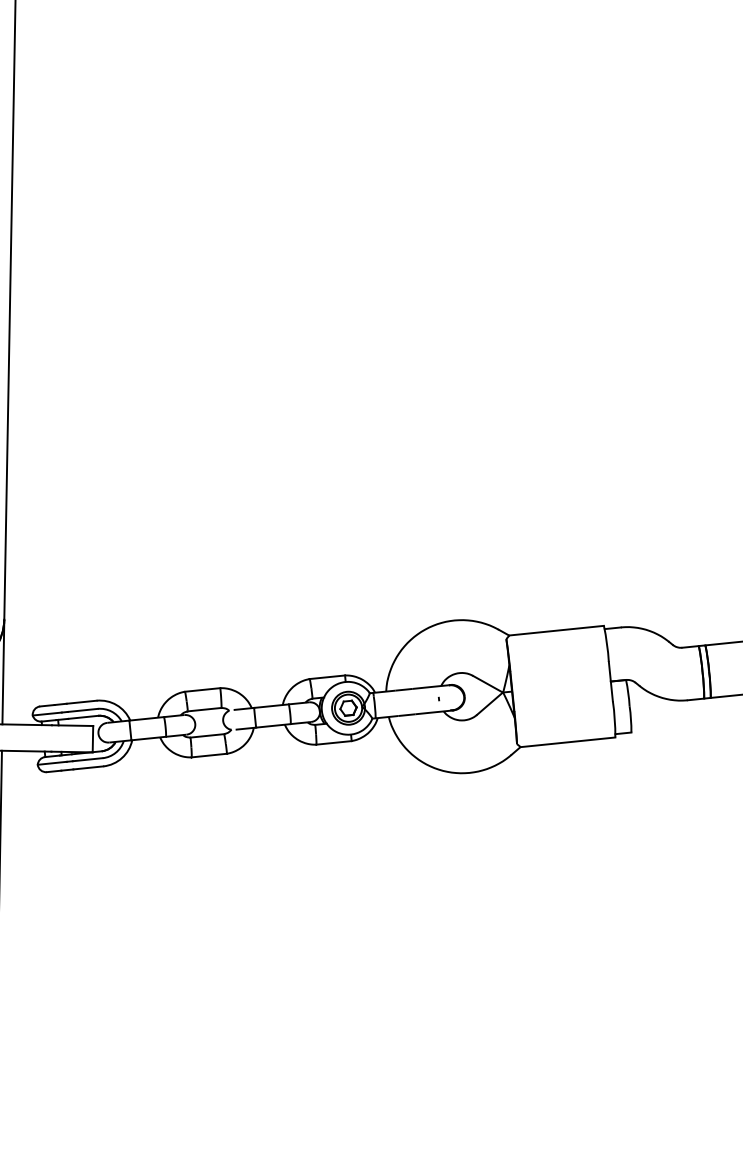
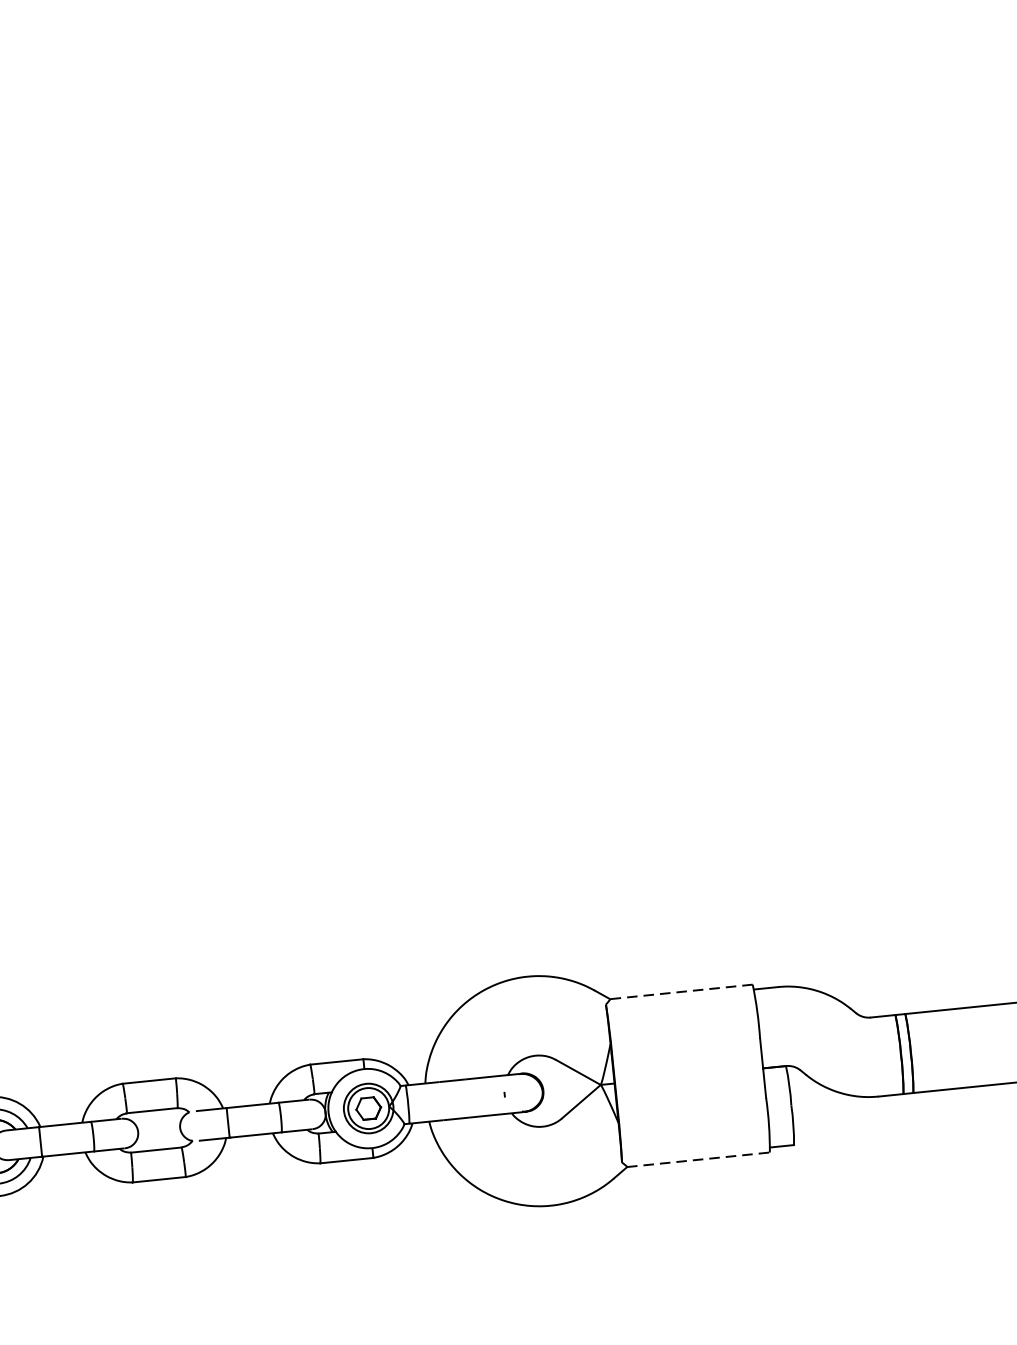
line: (556, 630) -> (681, 991), solid -> dashed
line: (567, 742) -> (697, 1160), solid -> dashed

